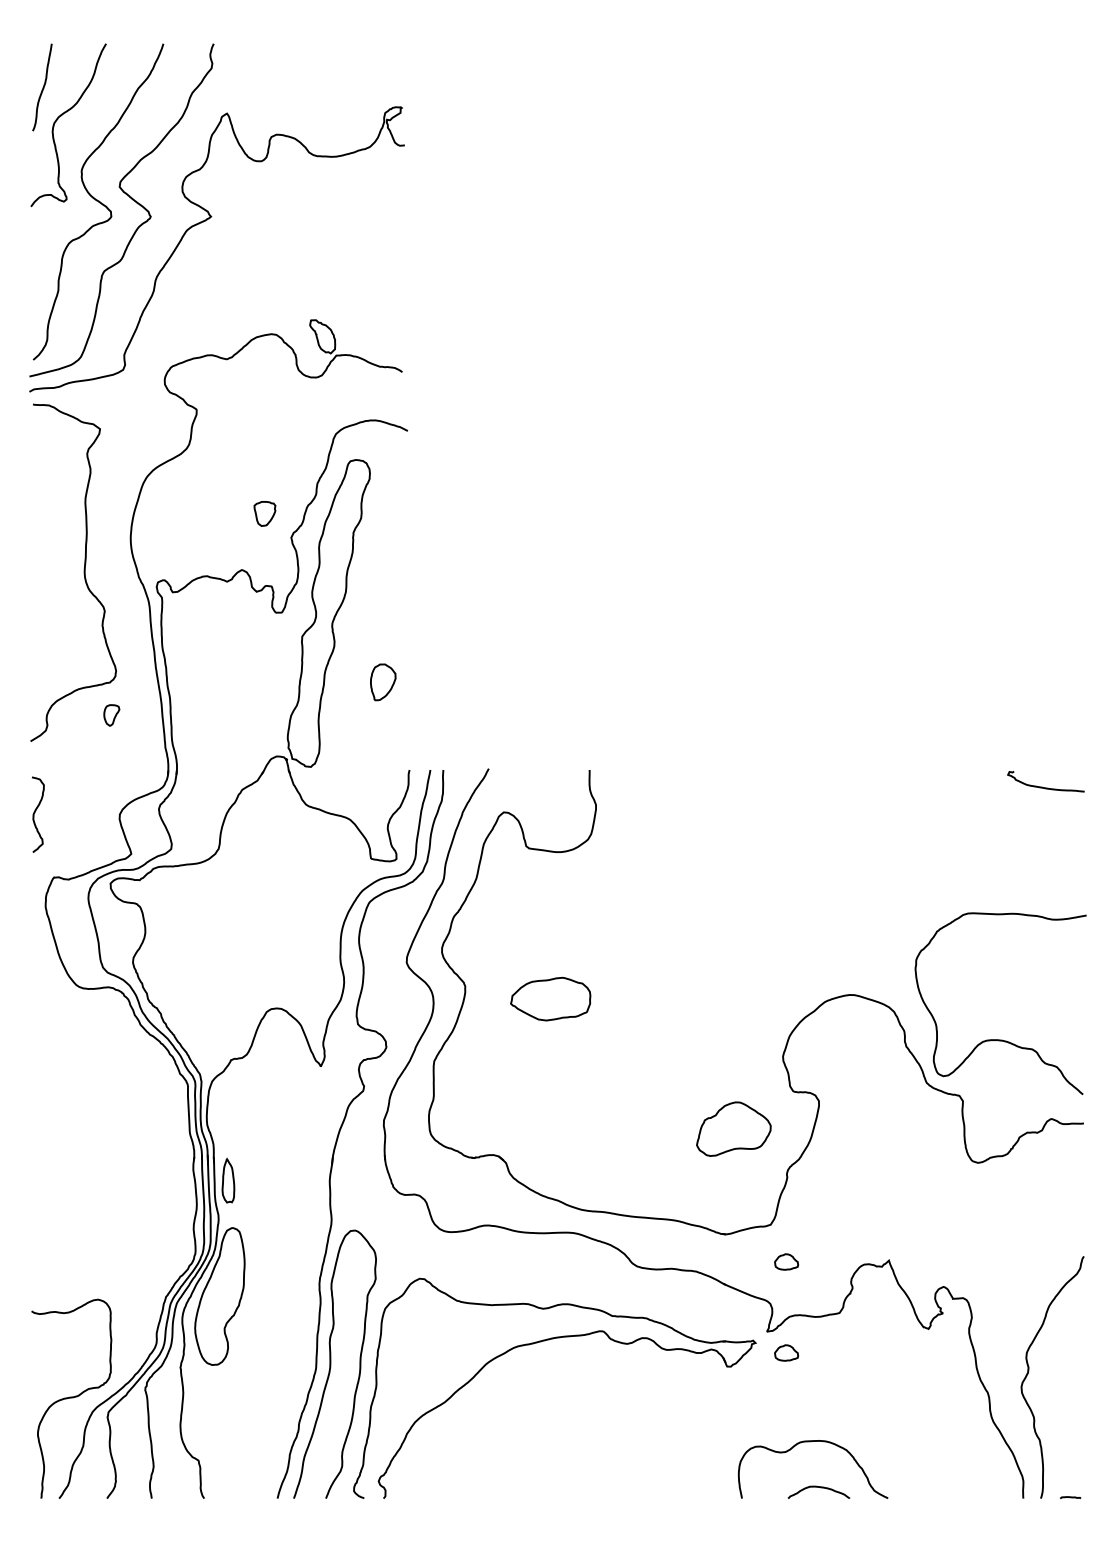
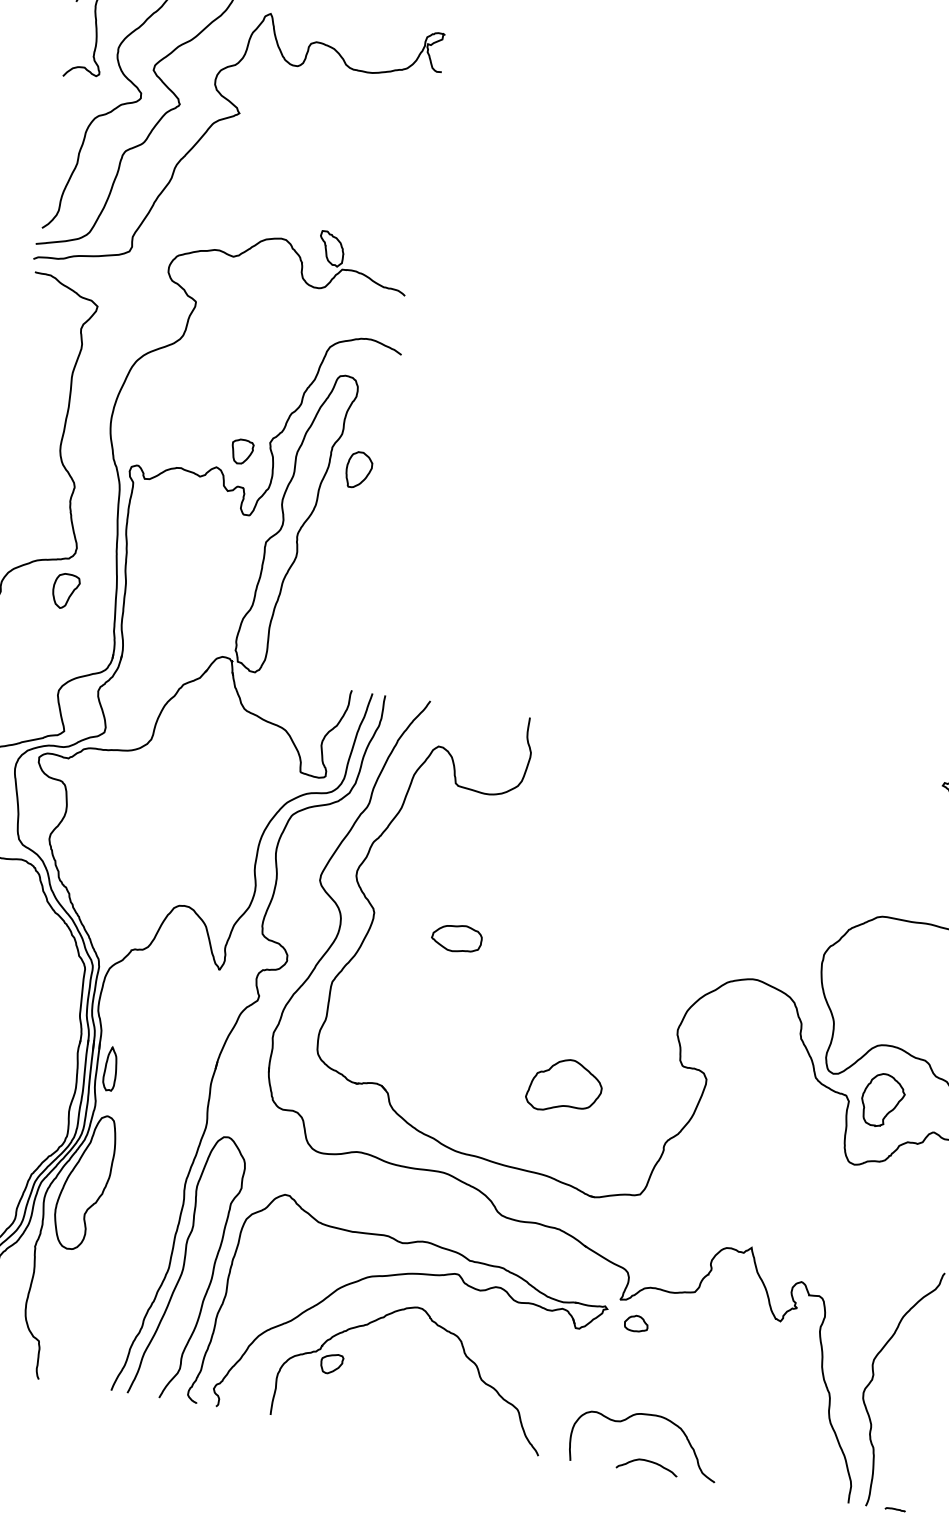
part: (264, 513) -> (241, 451), moved
part: (383, 682) -> (359, 470), moved
part: (111, 715) -> (65, 591), size x1.67
part: (550, 999) -> (456, 938), size x0.62
part: (996, 1094) -> (883, 1099), added
part: (733, 1128) -> (564, 1085), moved
part: (786, 1261) -> (650, 1233), removed
part: (589, 1385) -> (436, 1325), added

